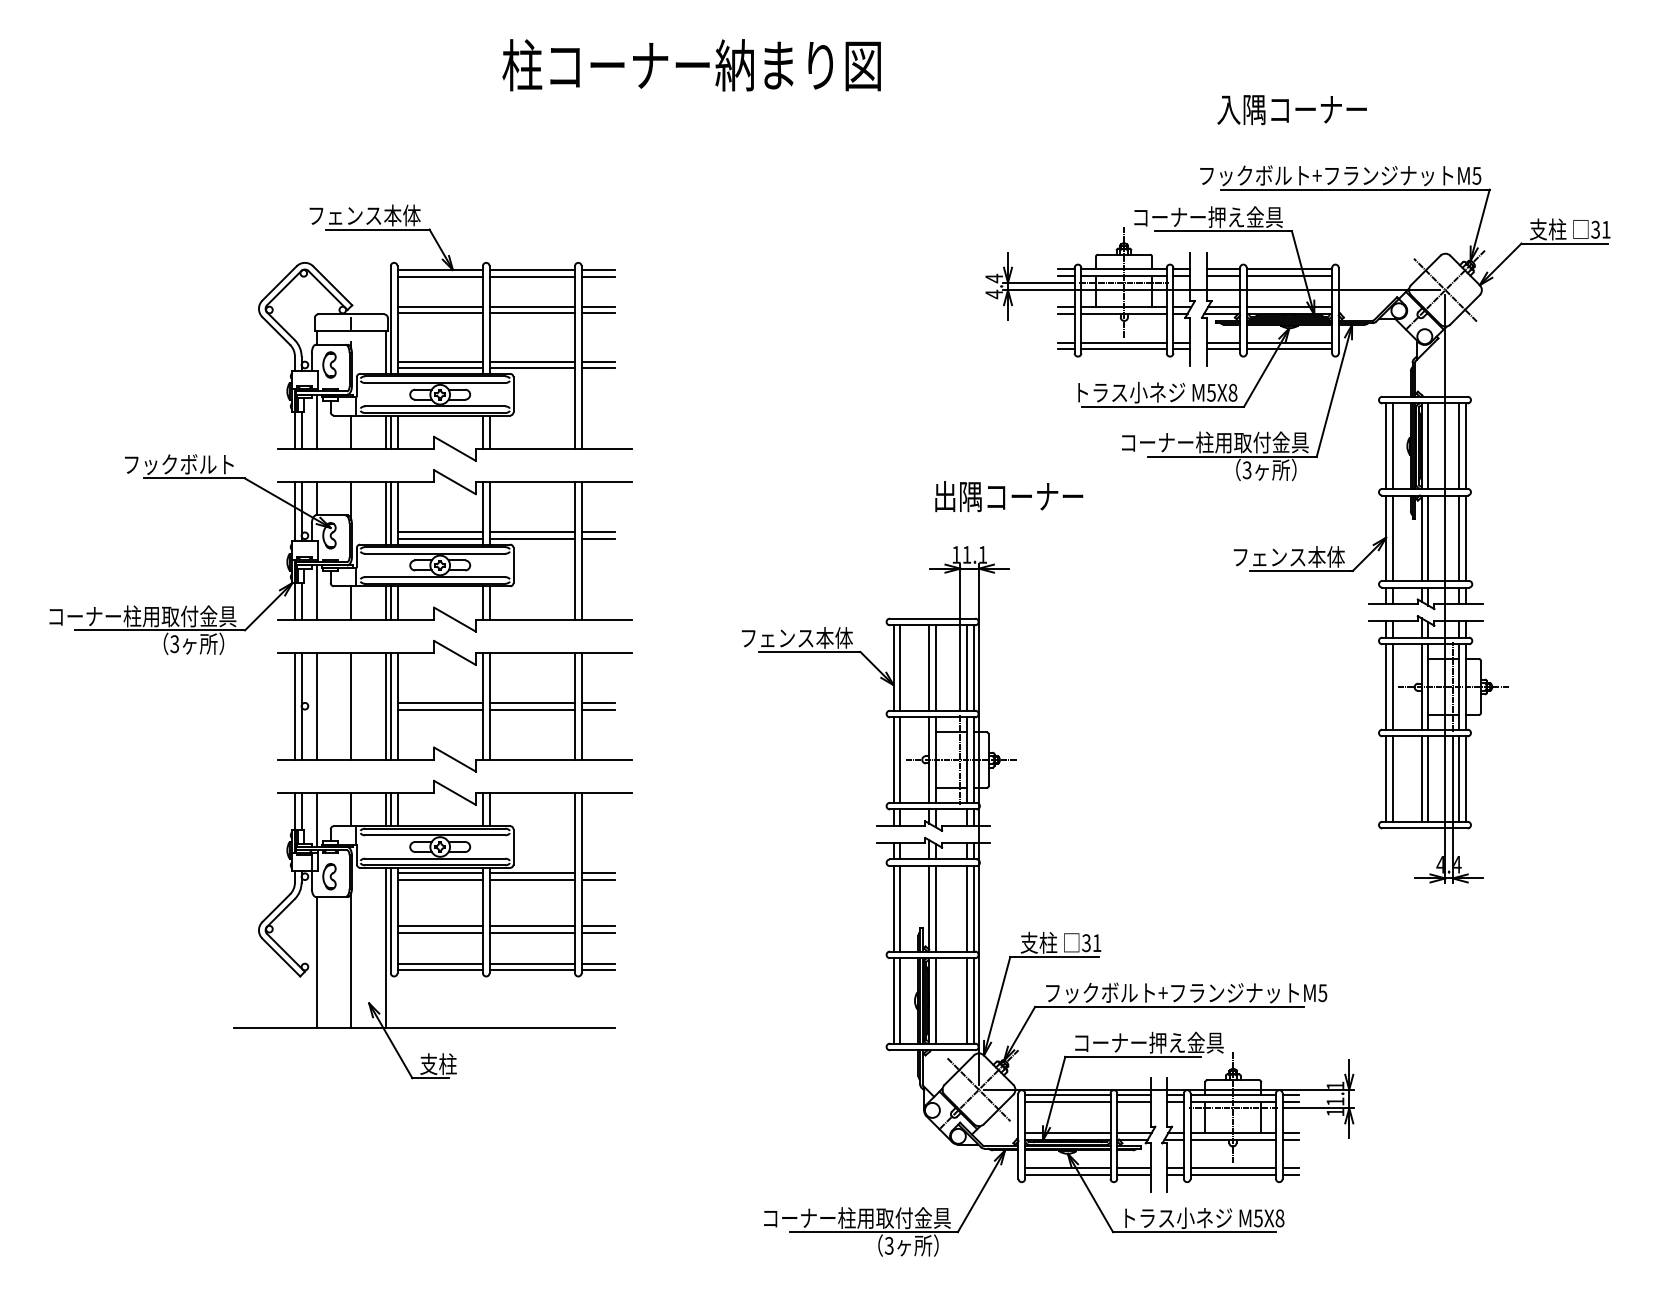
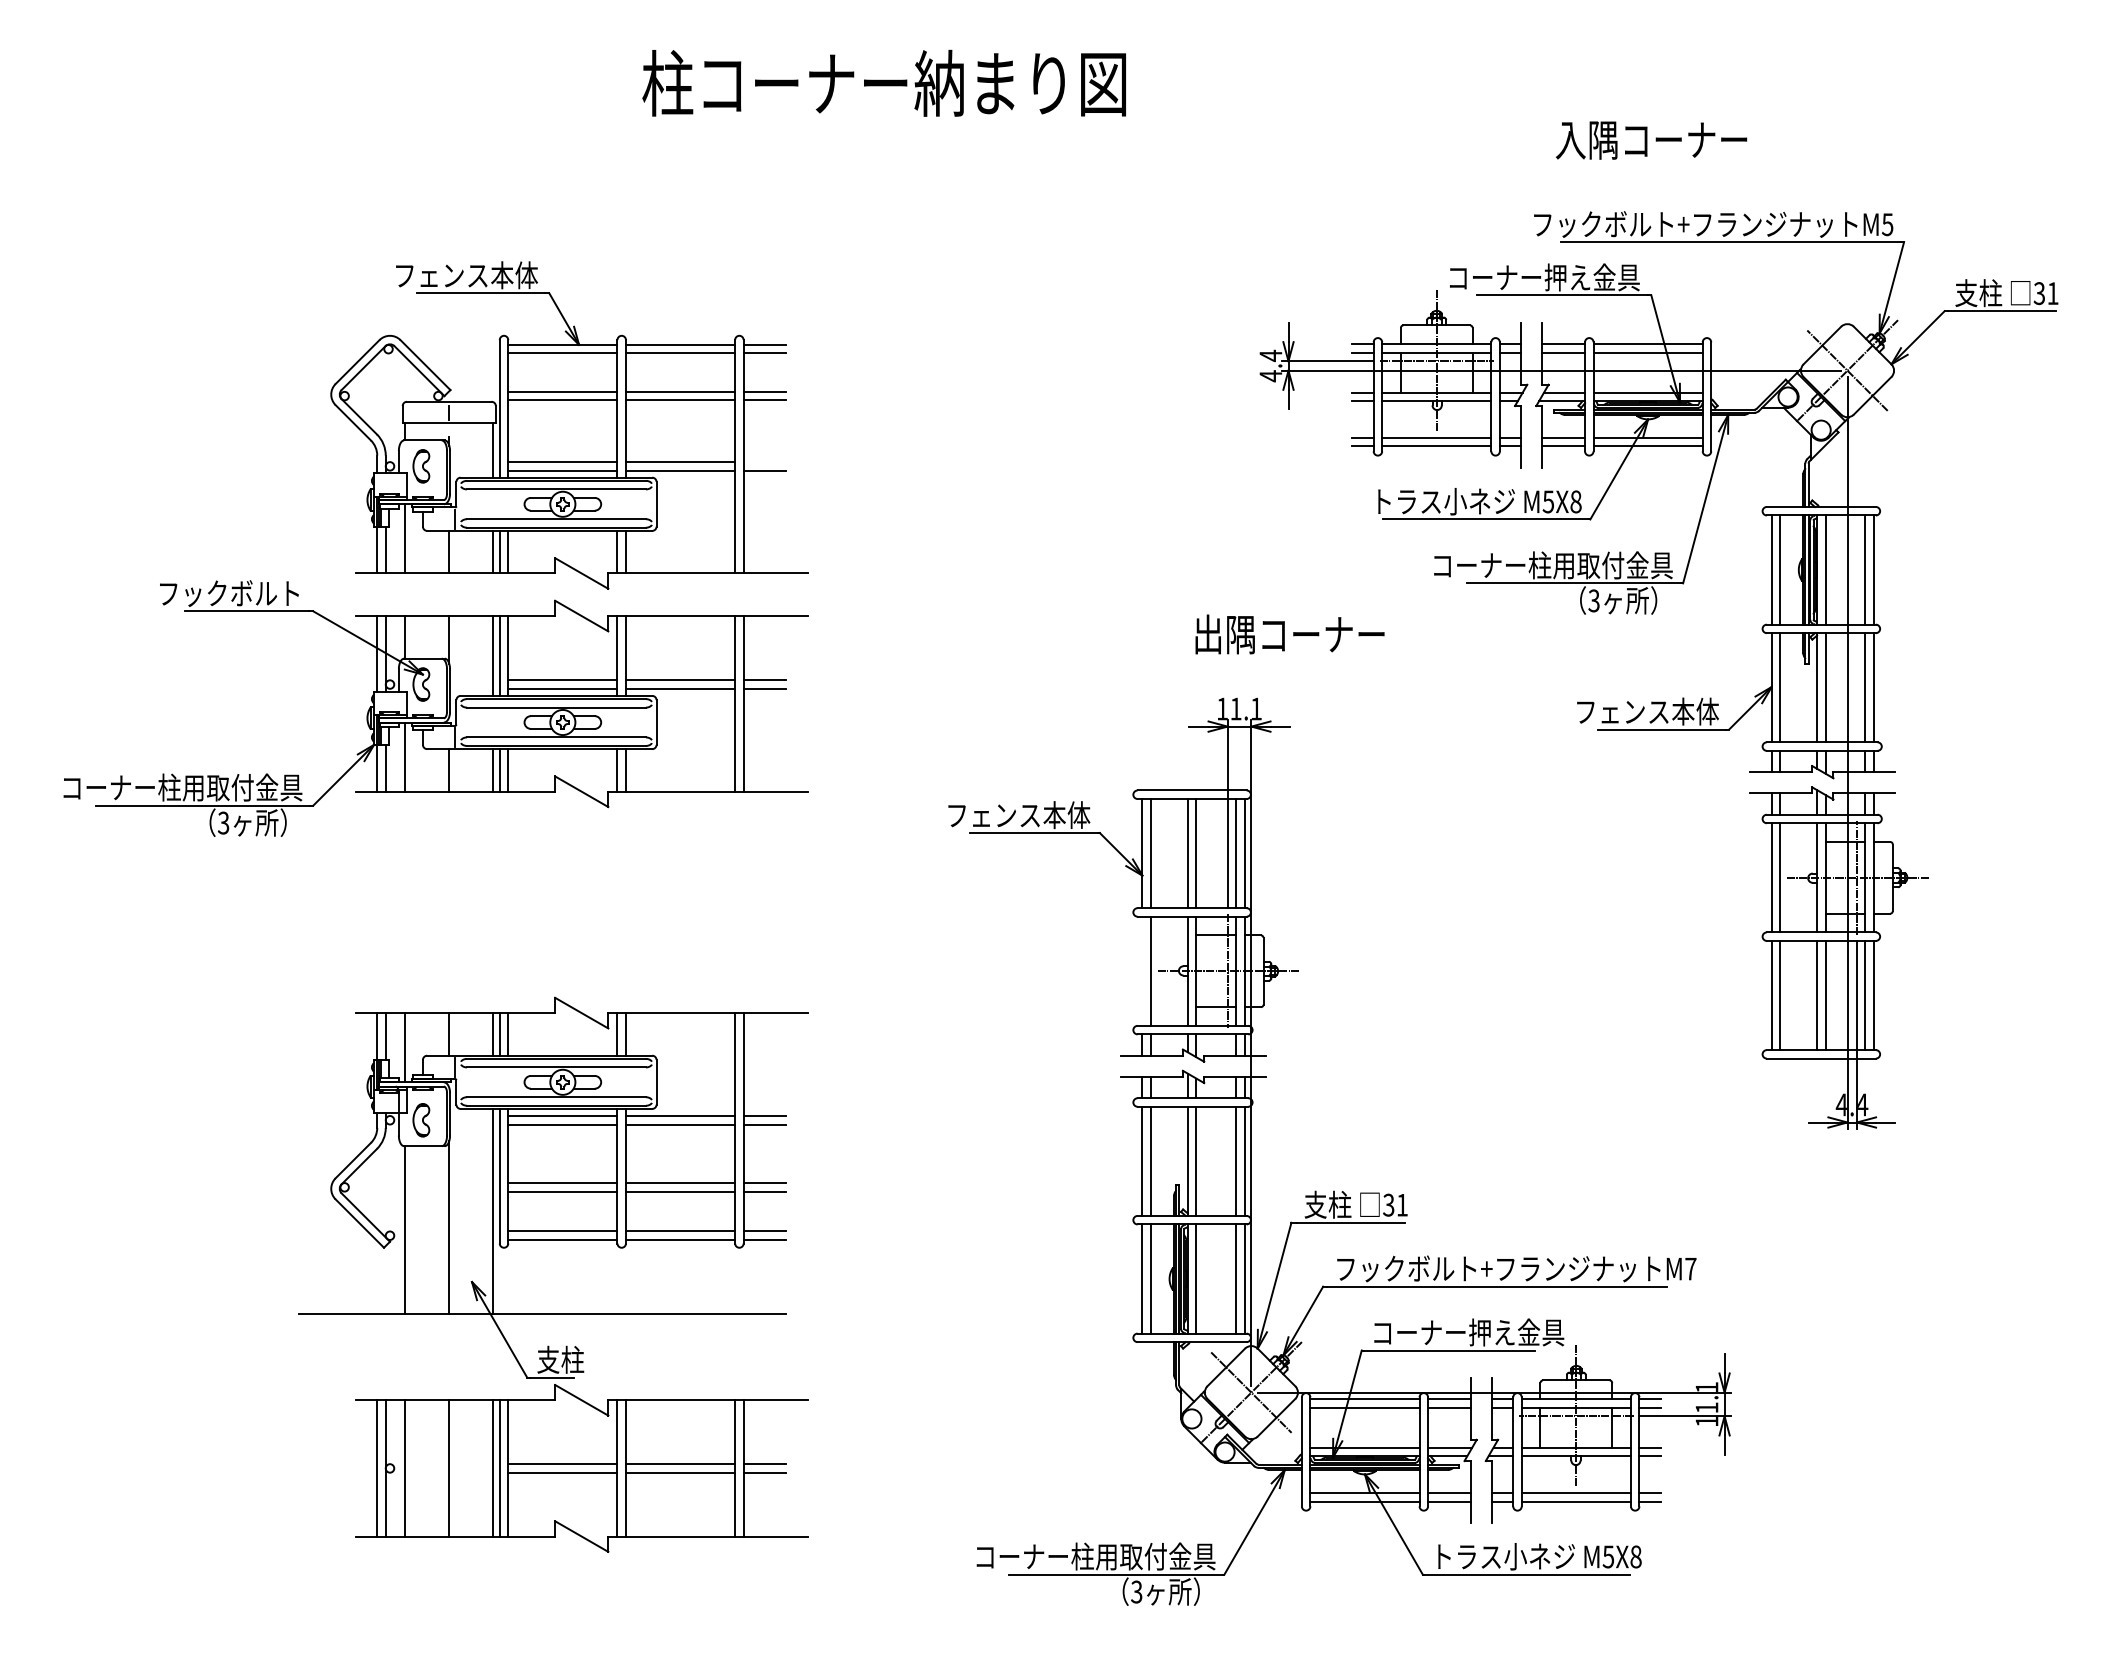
line: (597, 361) -> (764, 462), removed
part: (454, 706) -> (581, 1468), moved
line: (893, 759) -> (1142, 970), removed
text: (1322, 993) -> (1690, 1269), M5 -> M7

